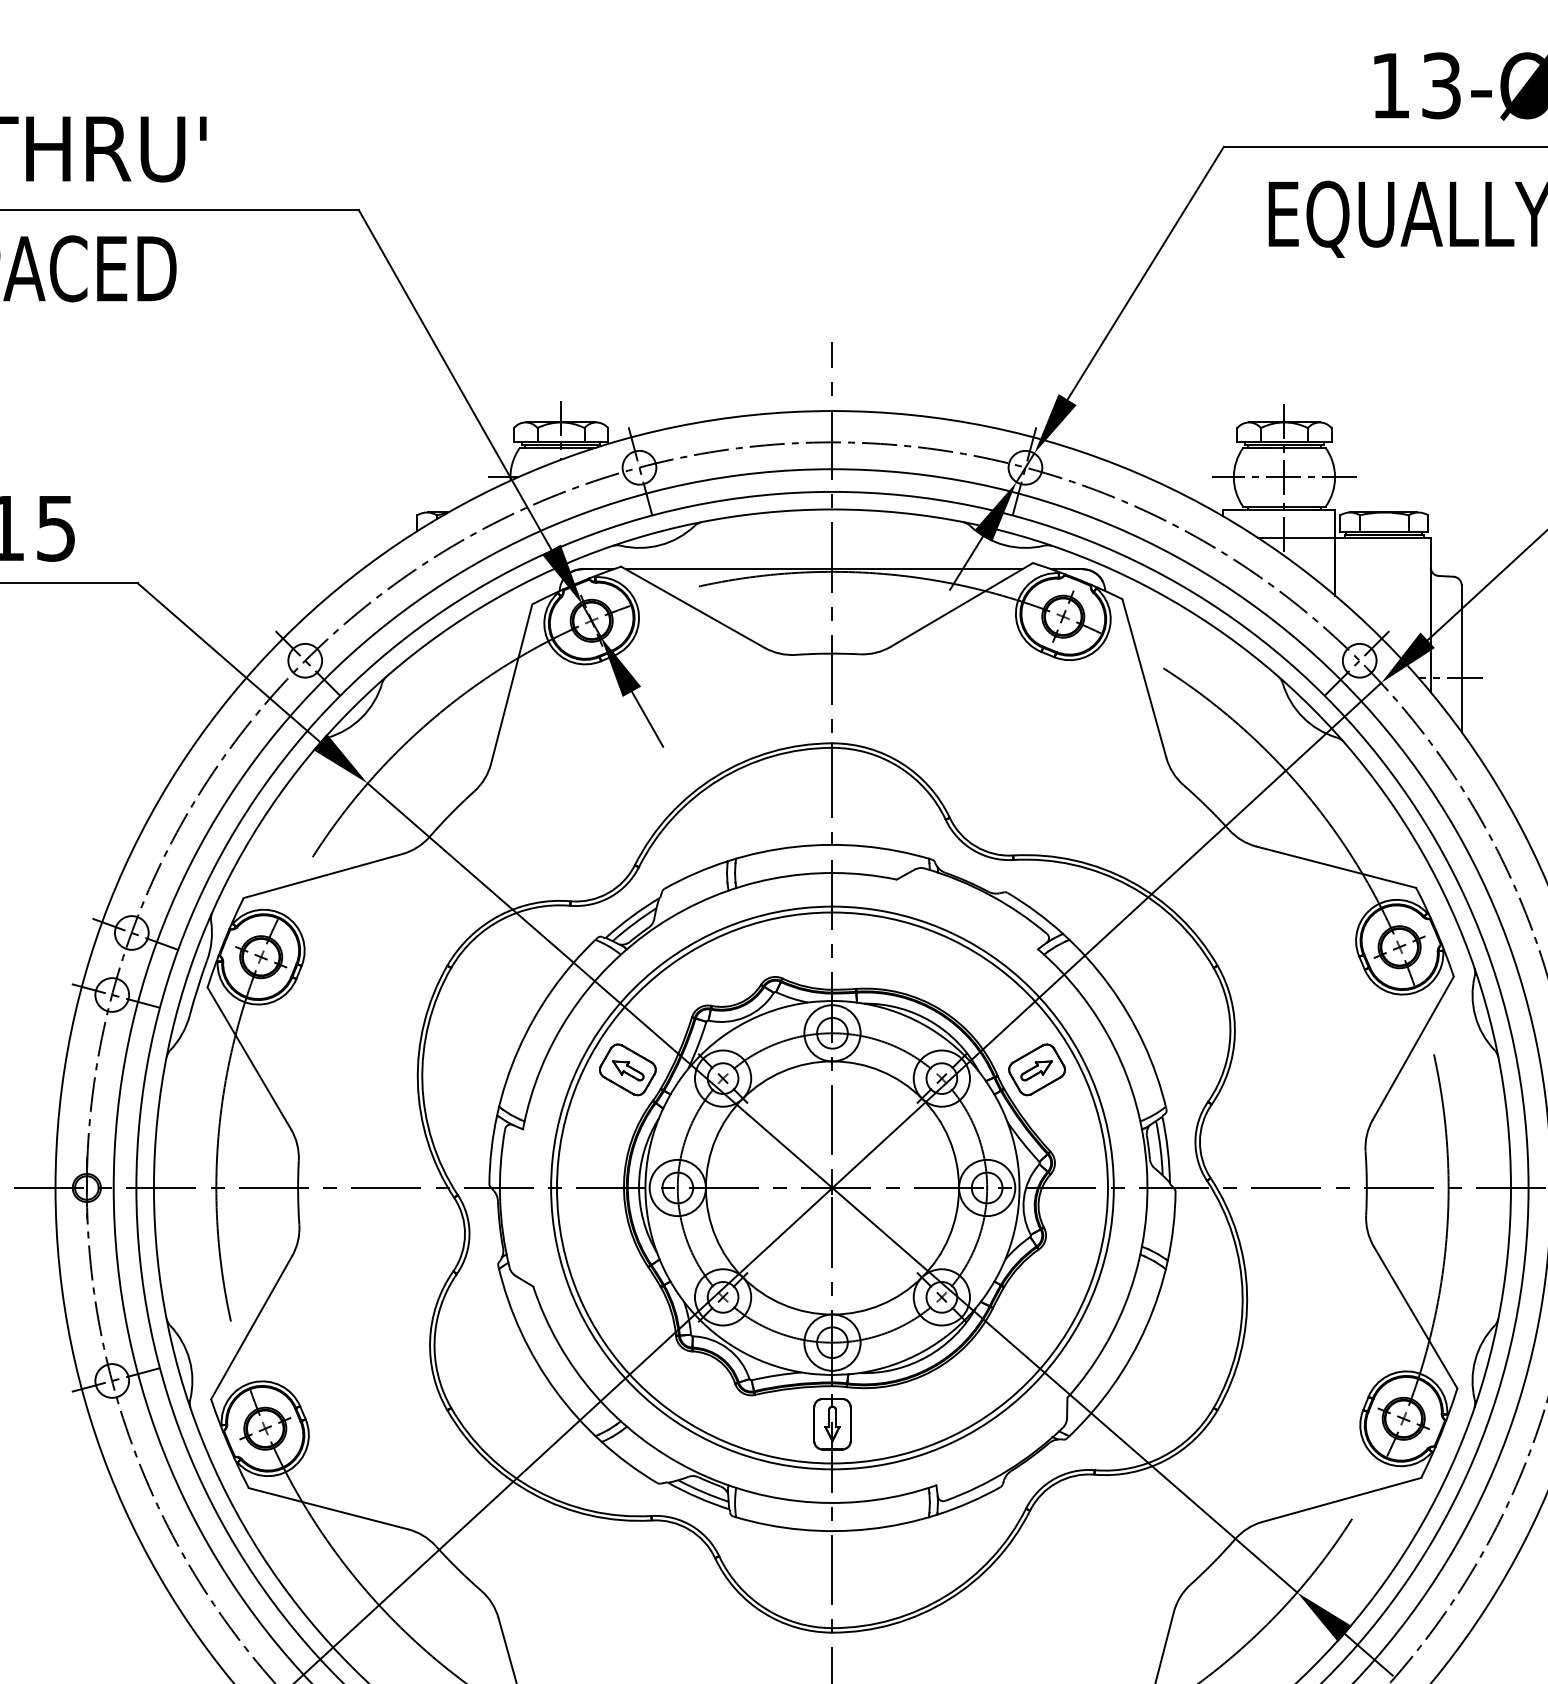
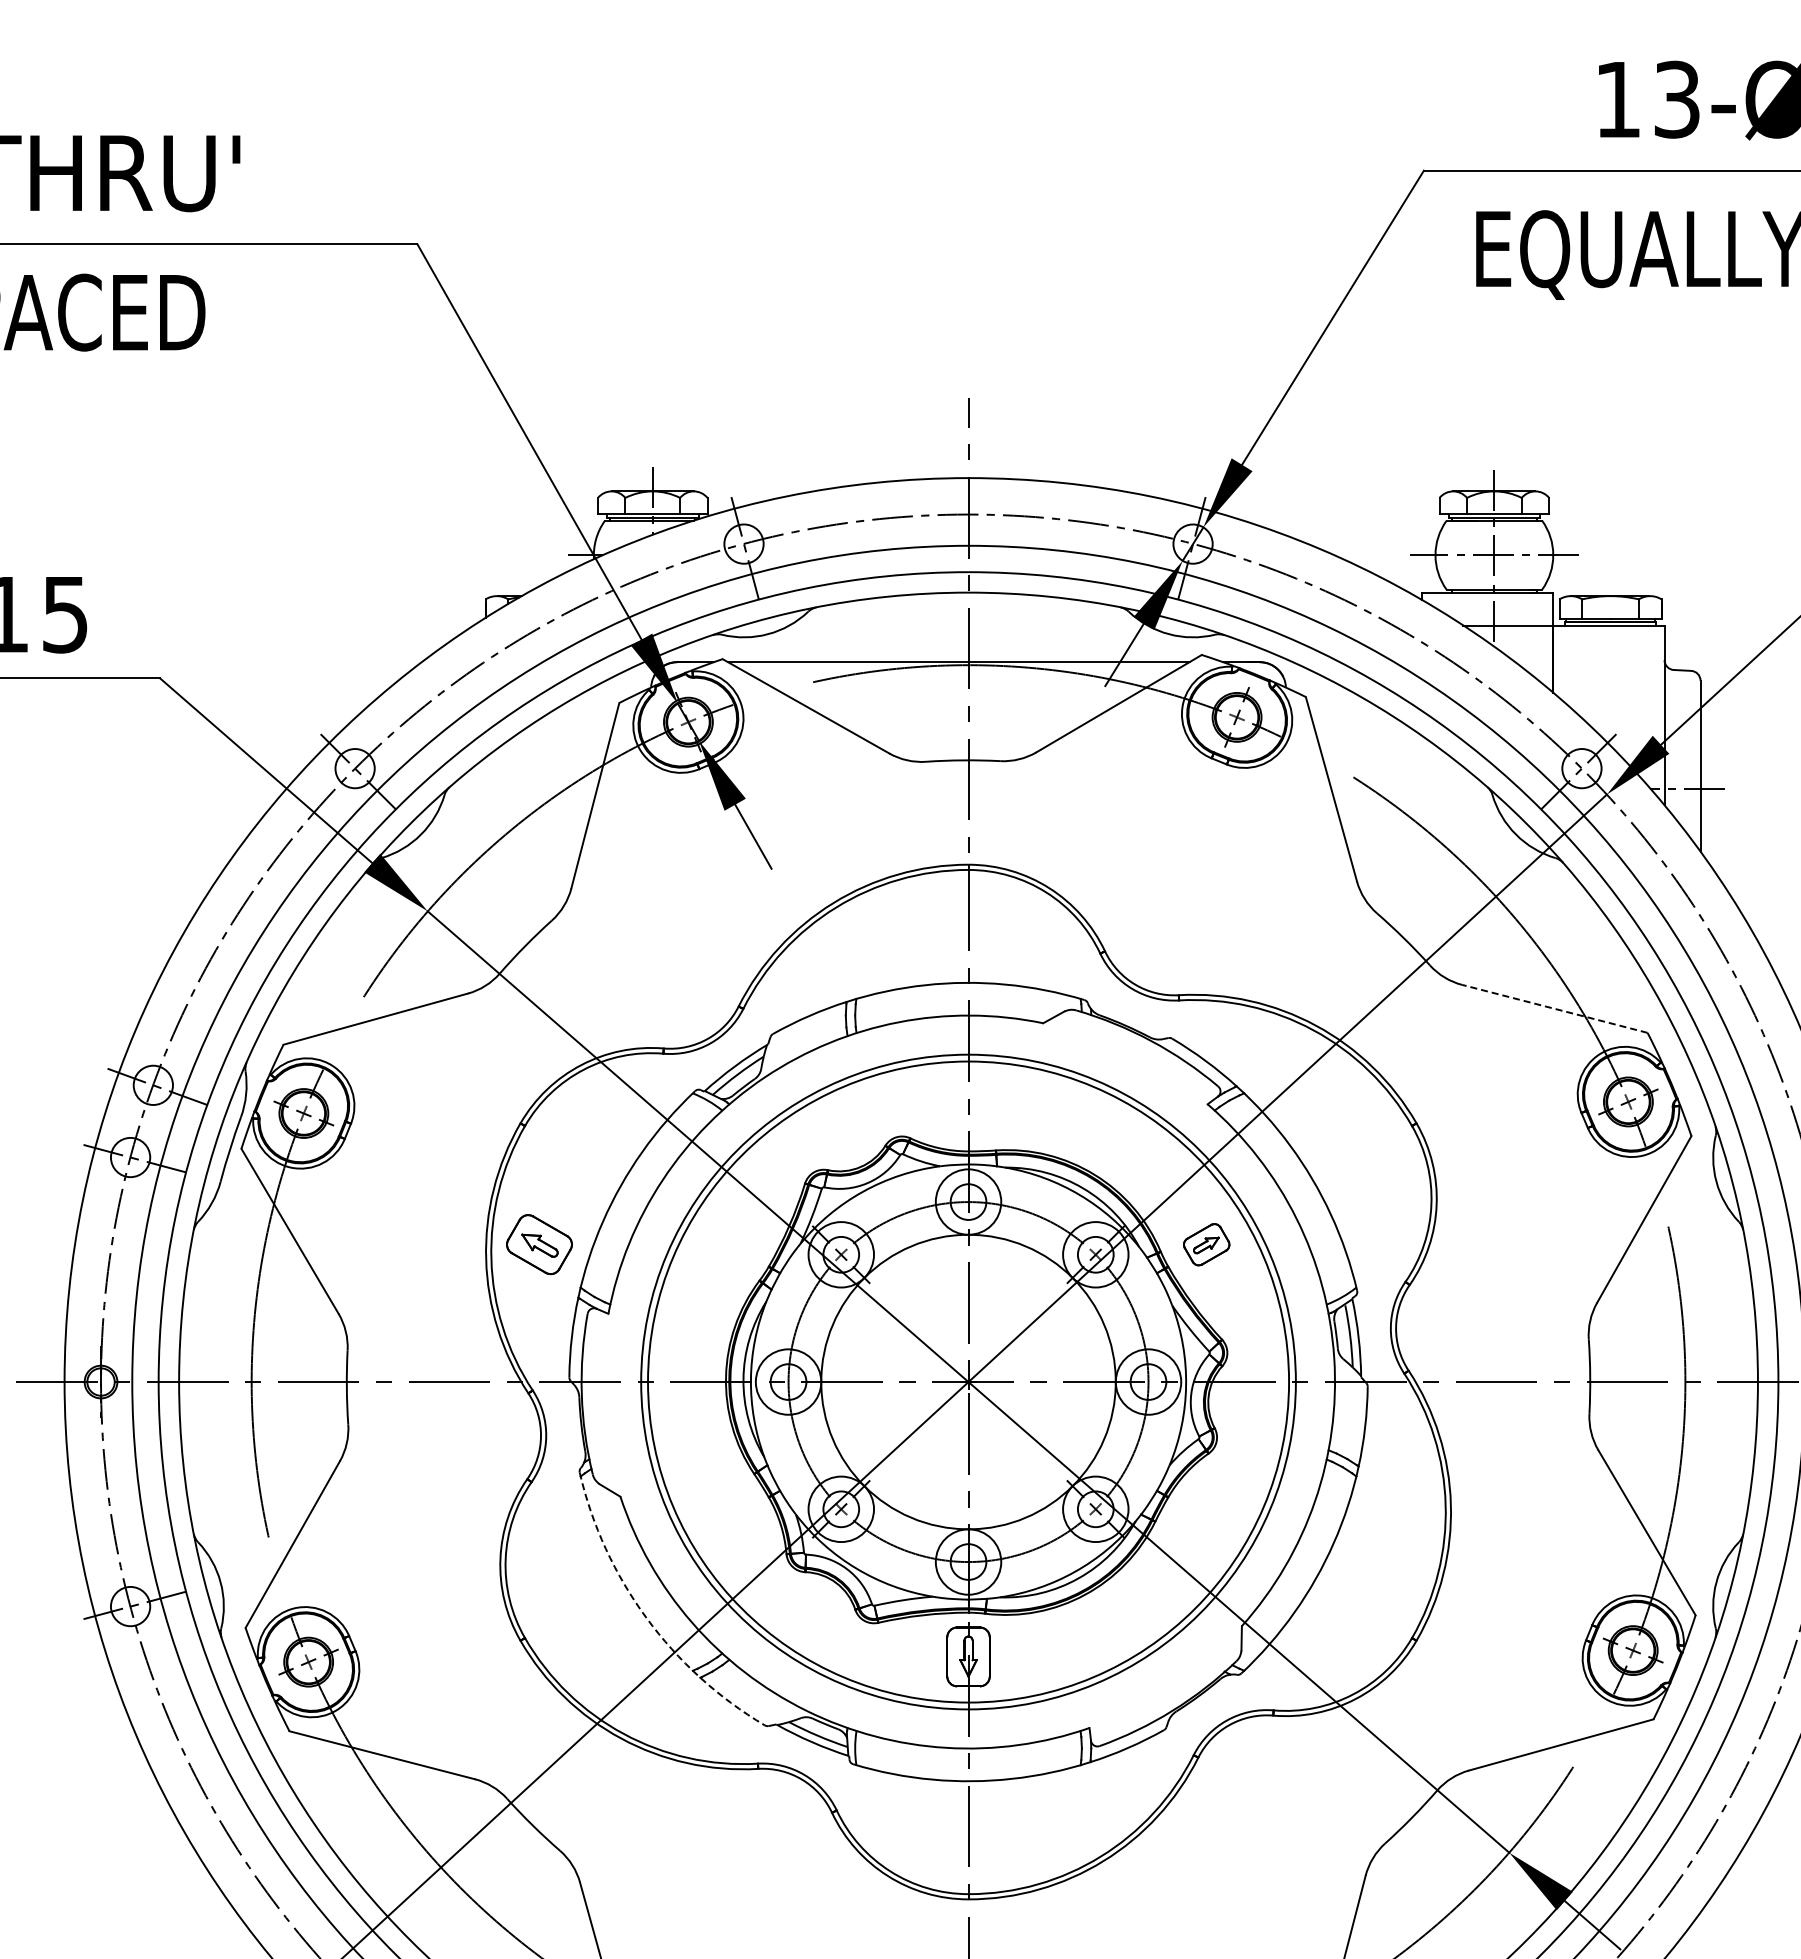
line: (1336, 866) -> (1554, 1008), solid -> dashed
part: (627, 1069) -> (539, 1244), moved
part: (1037, 1069) -> (1206, 1244), size x0.7
arc: (555, 1390) -> (646, 1617), solid -> dashed

